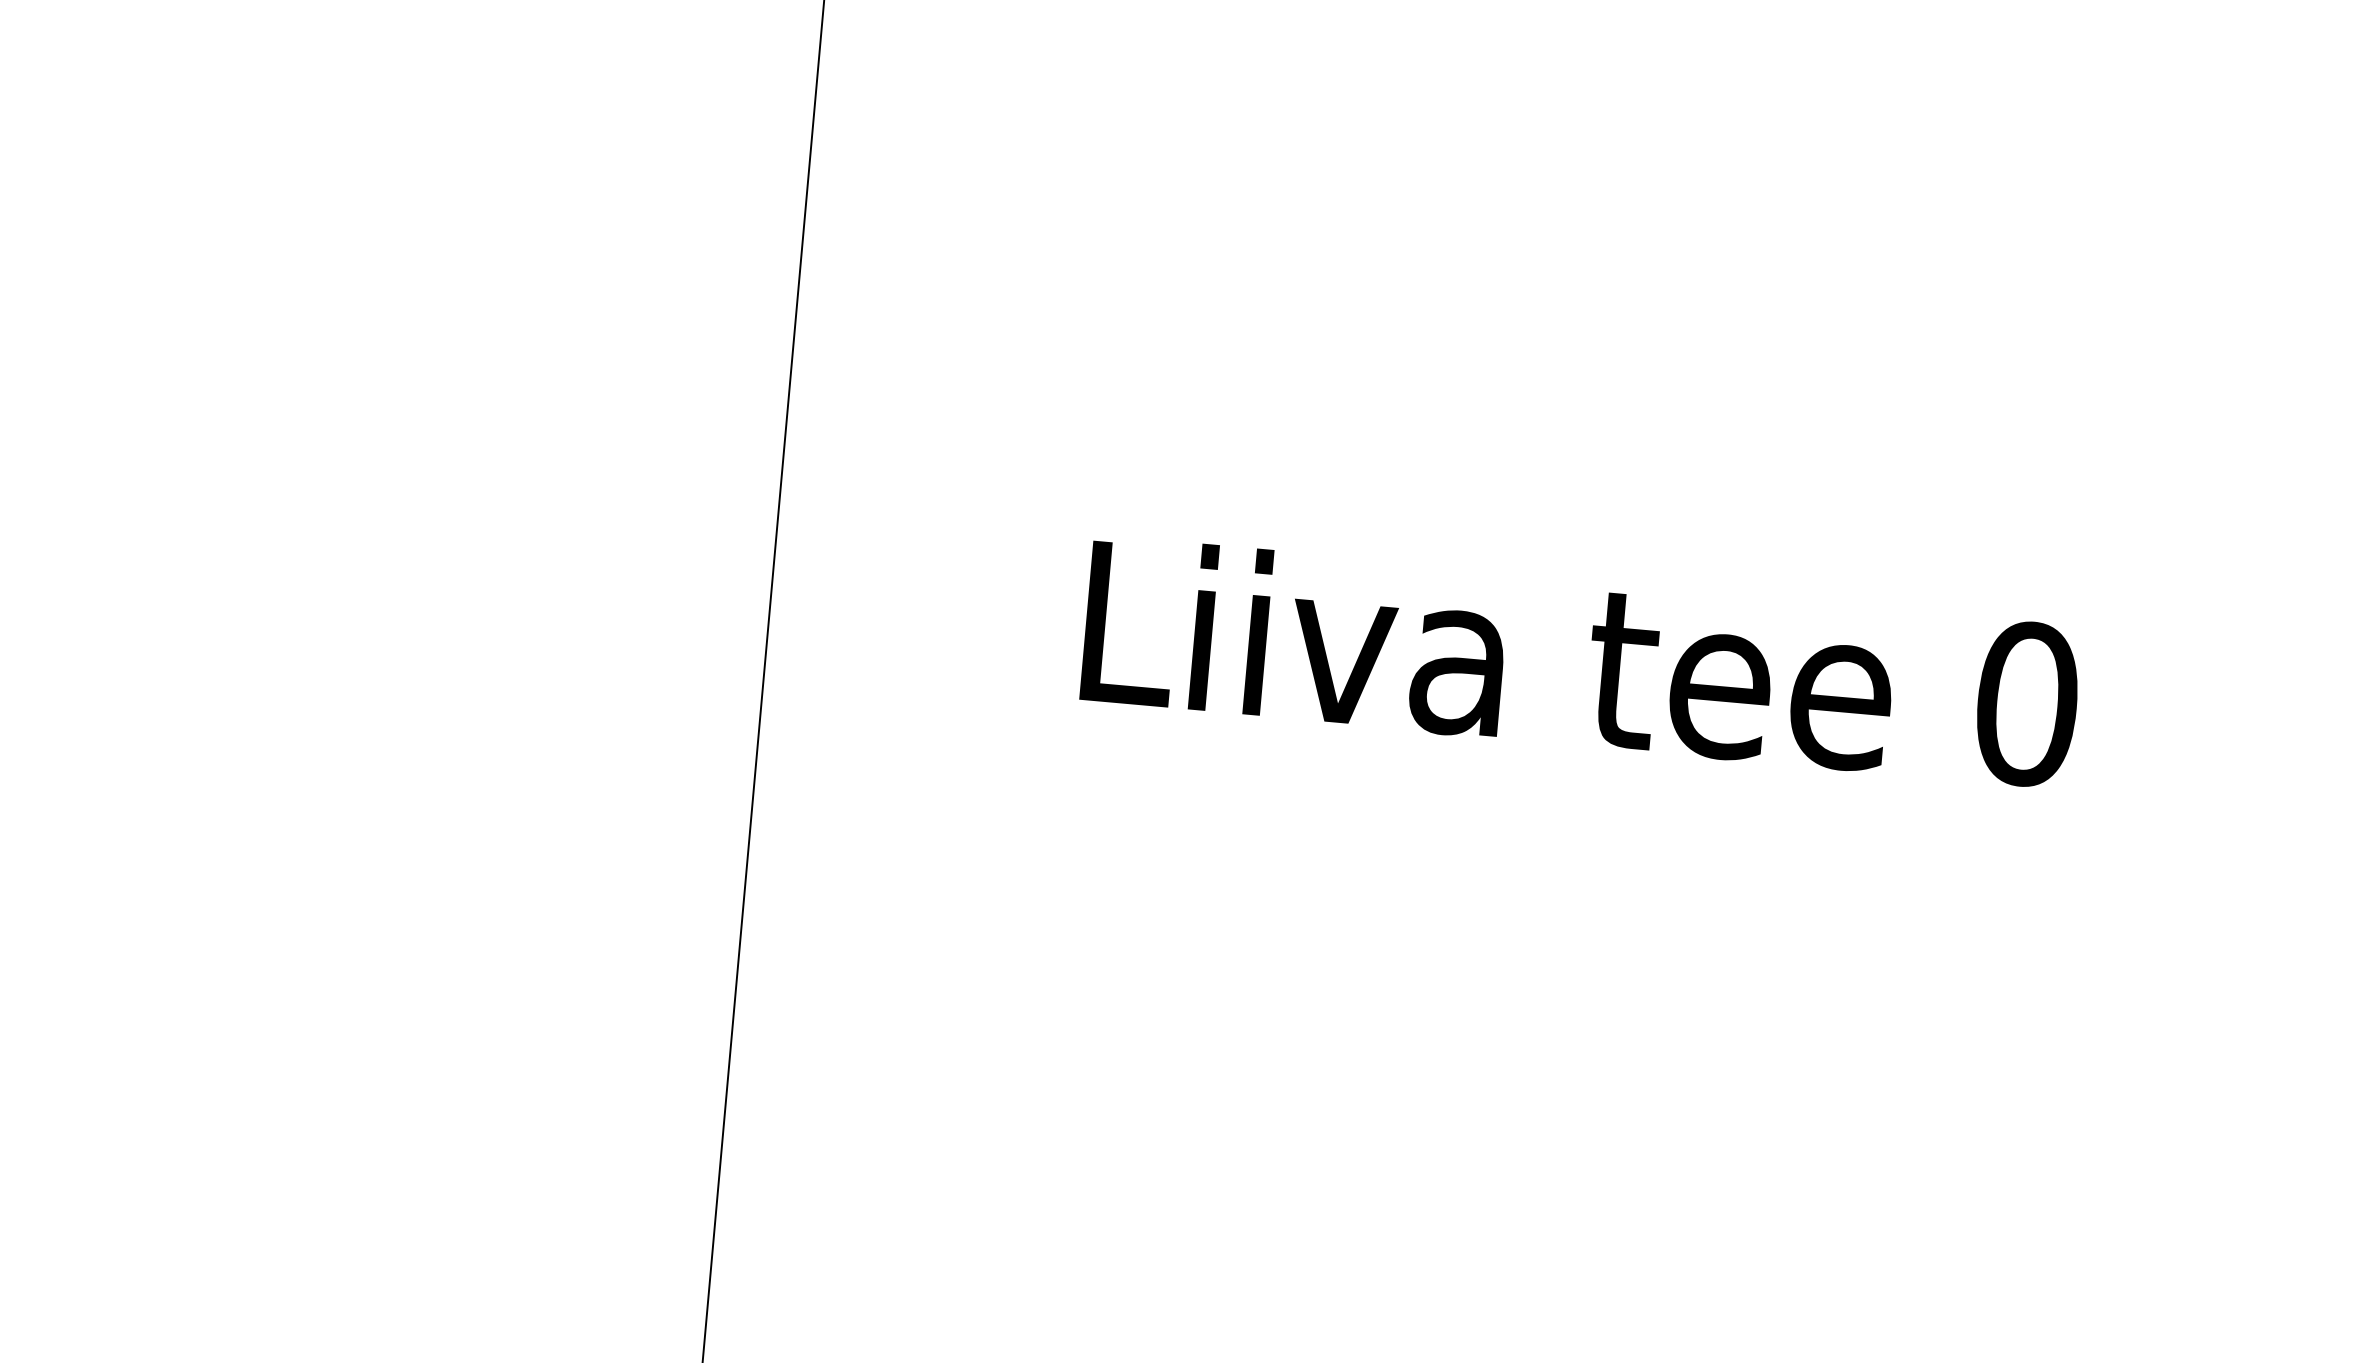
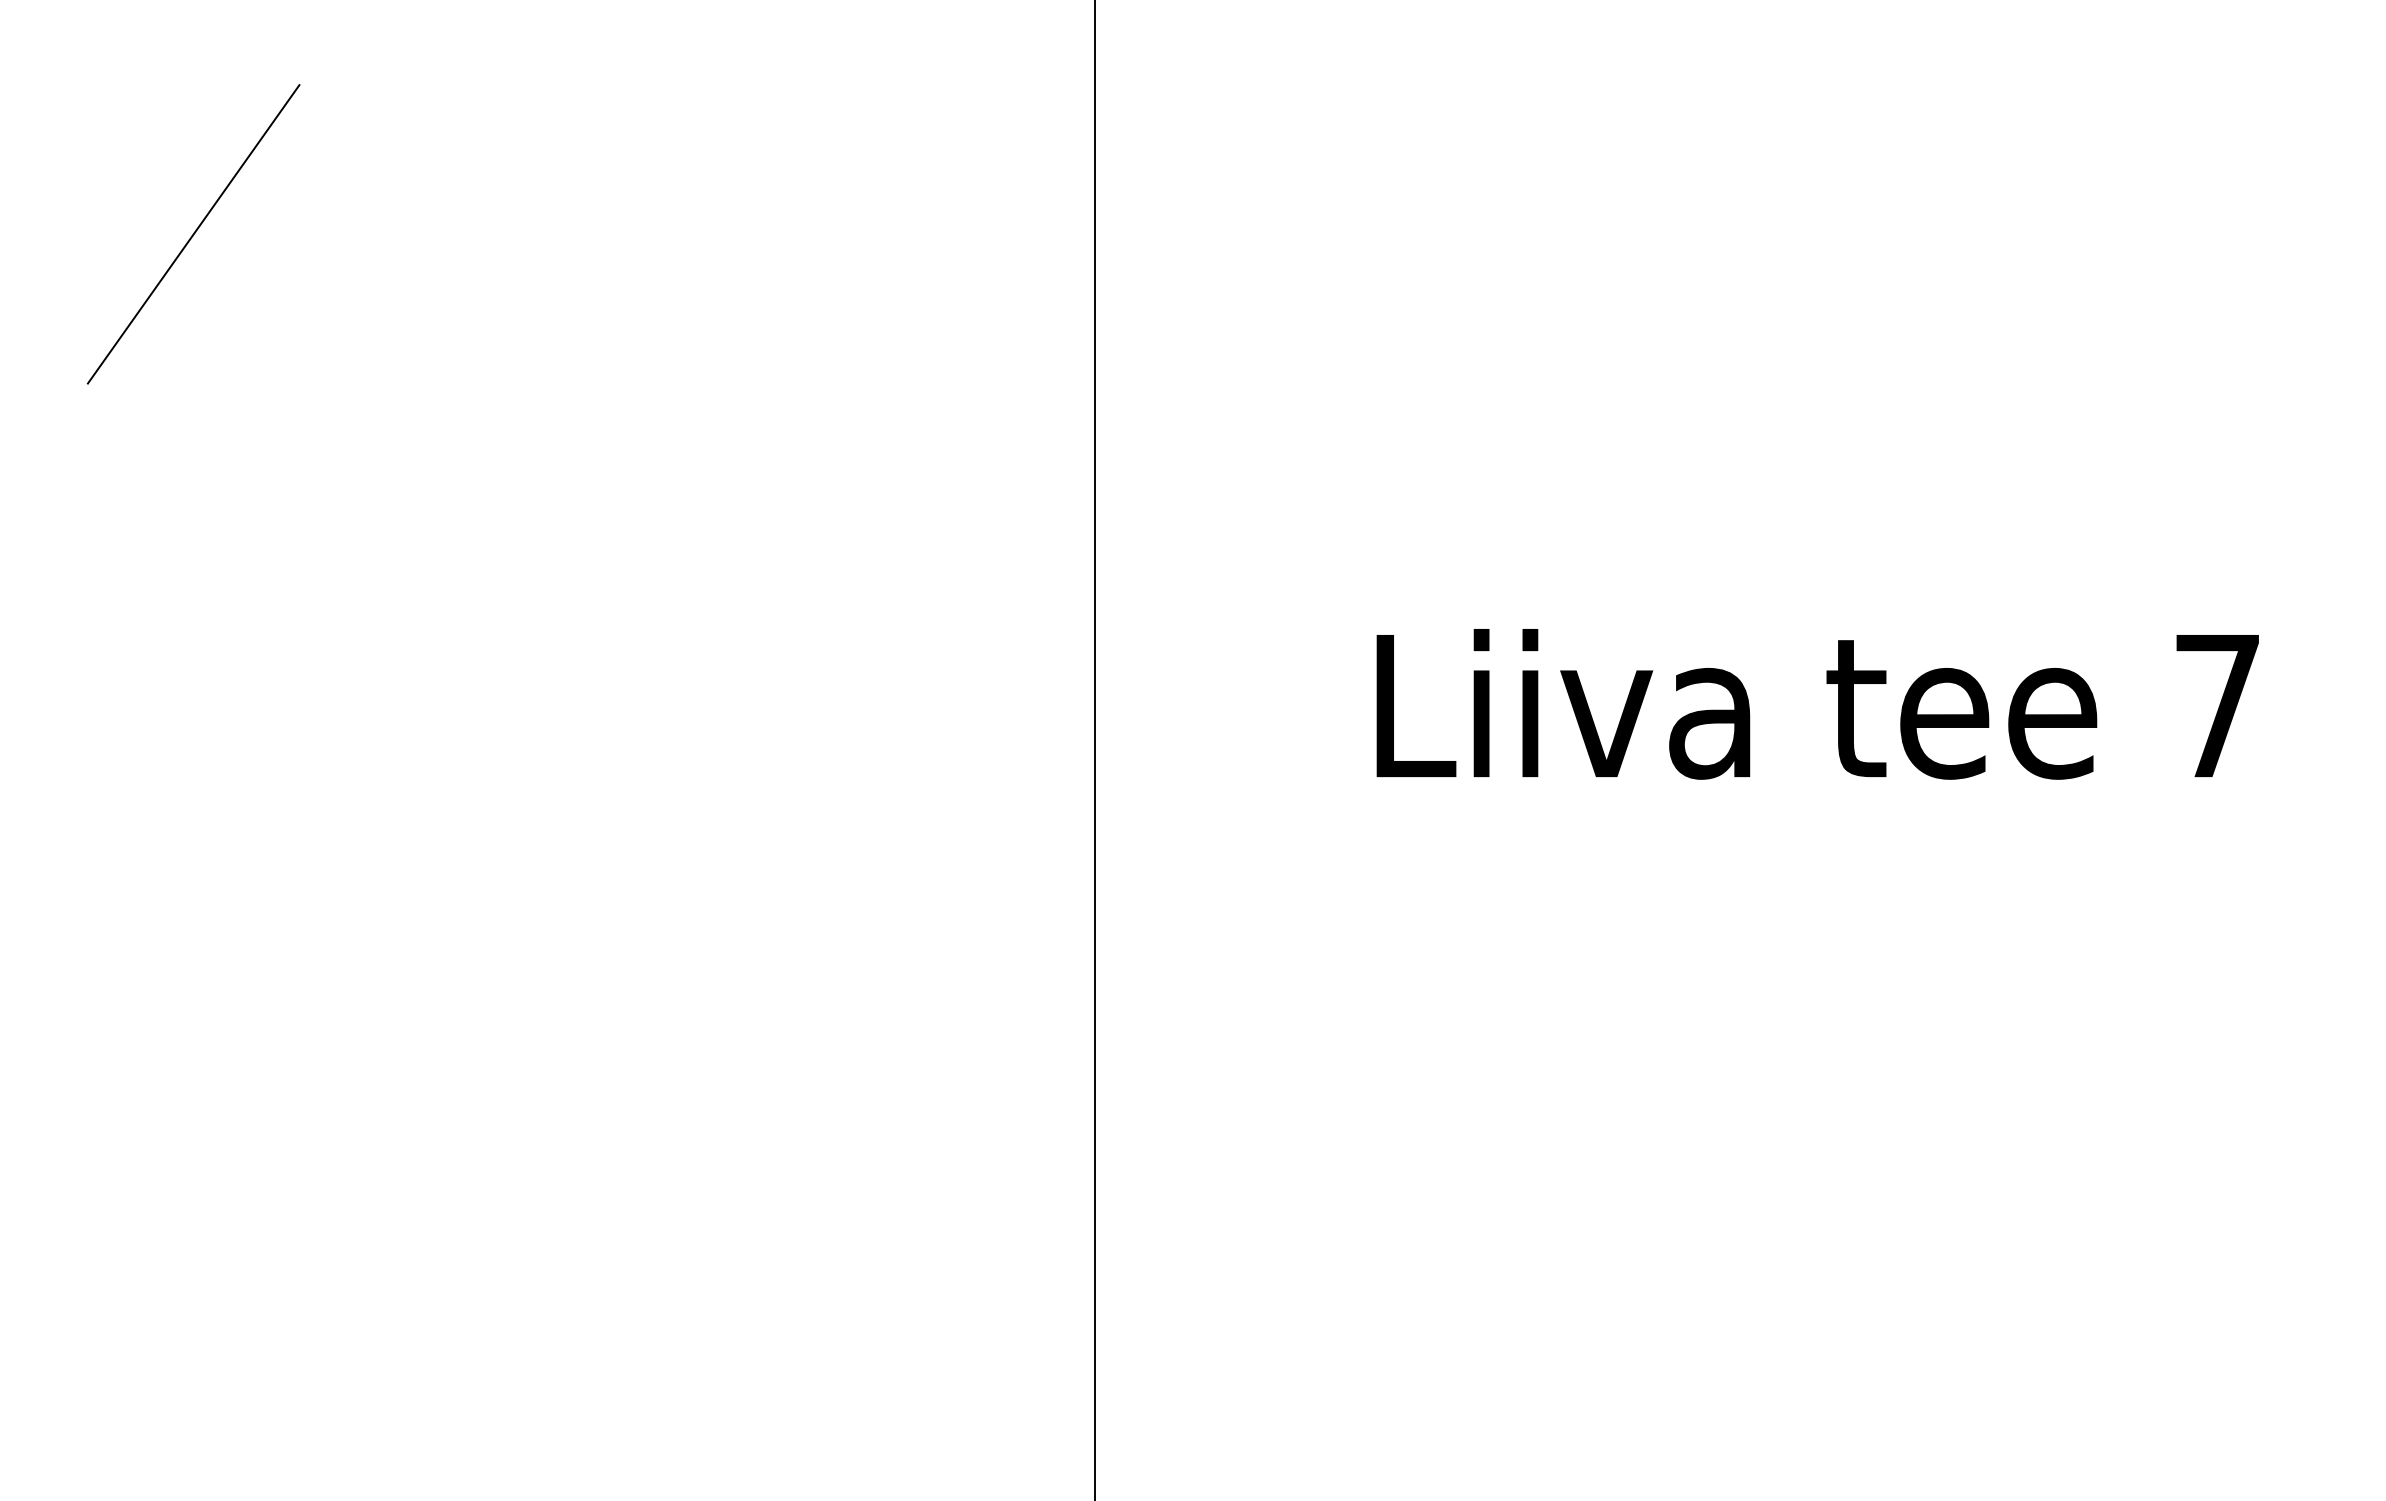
text: (2026, 703) -> (2217, 705), 0 -> 7

